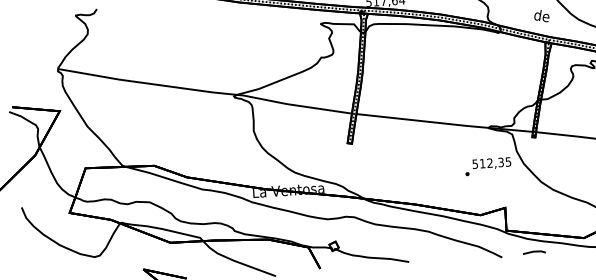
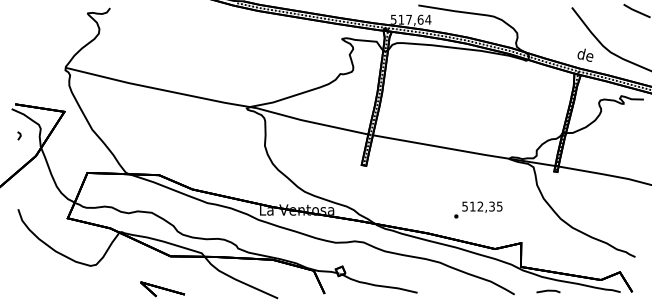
text: (541, 15) -> (585, 54), moved
line: (18, 136) -> (19, 135), added
text: (488, 166) -> (478, 209), moved

